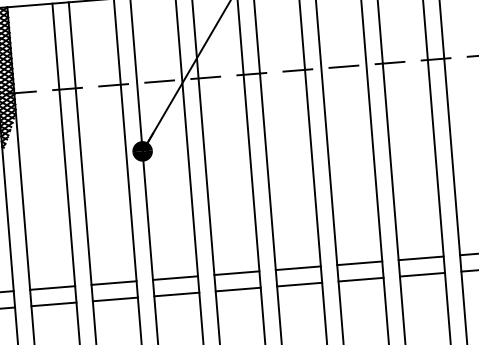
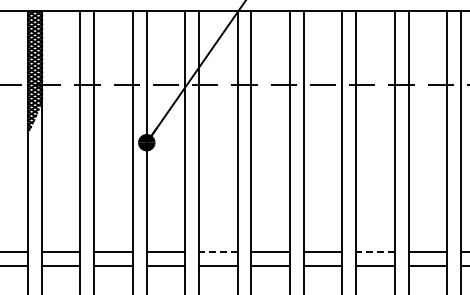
line: (420, 258) -> (374, 252), solid -> dashed
line: (235, 273) -> (217, 252), solid -> dashed

